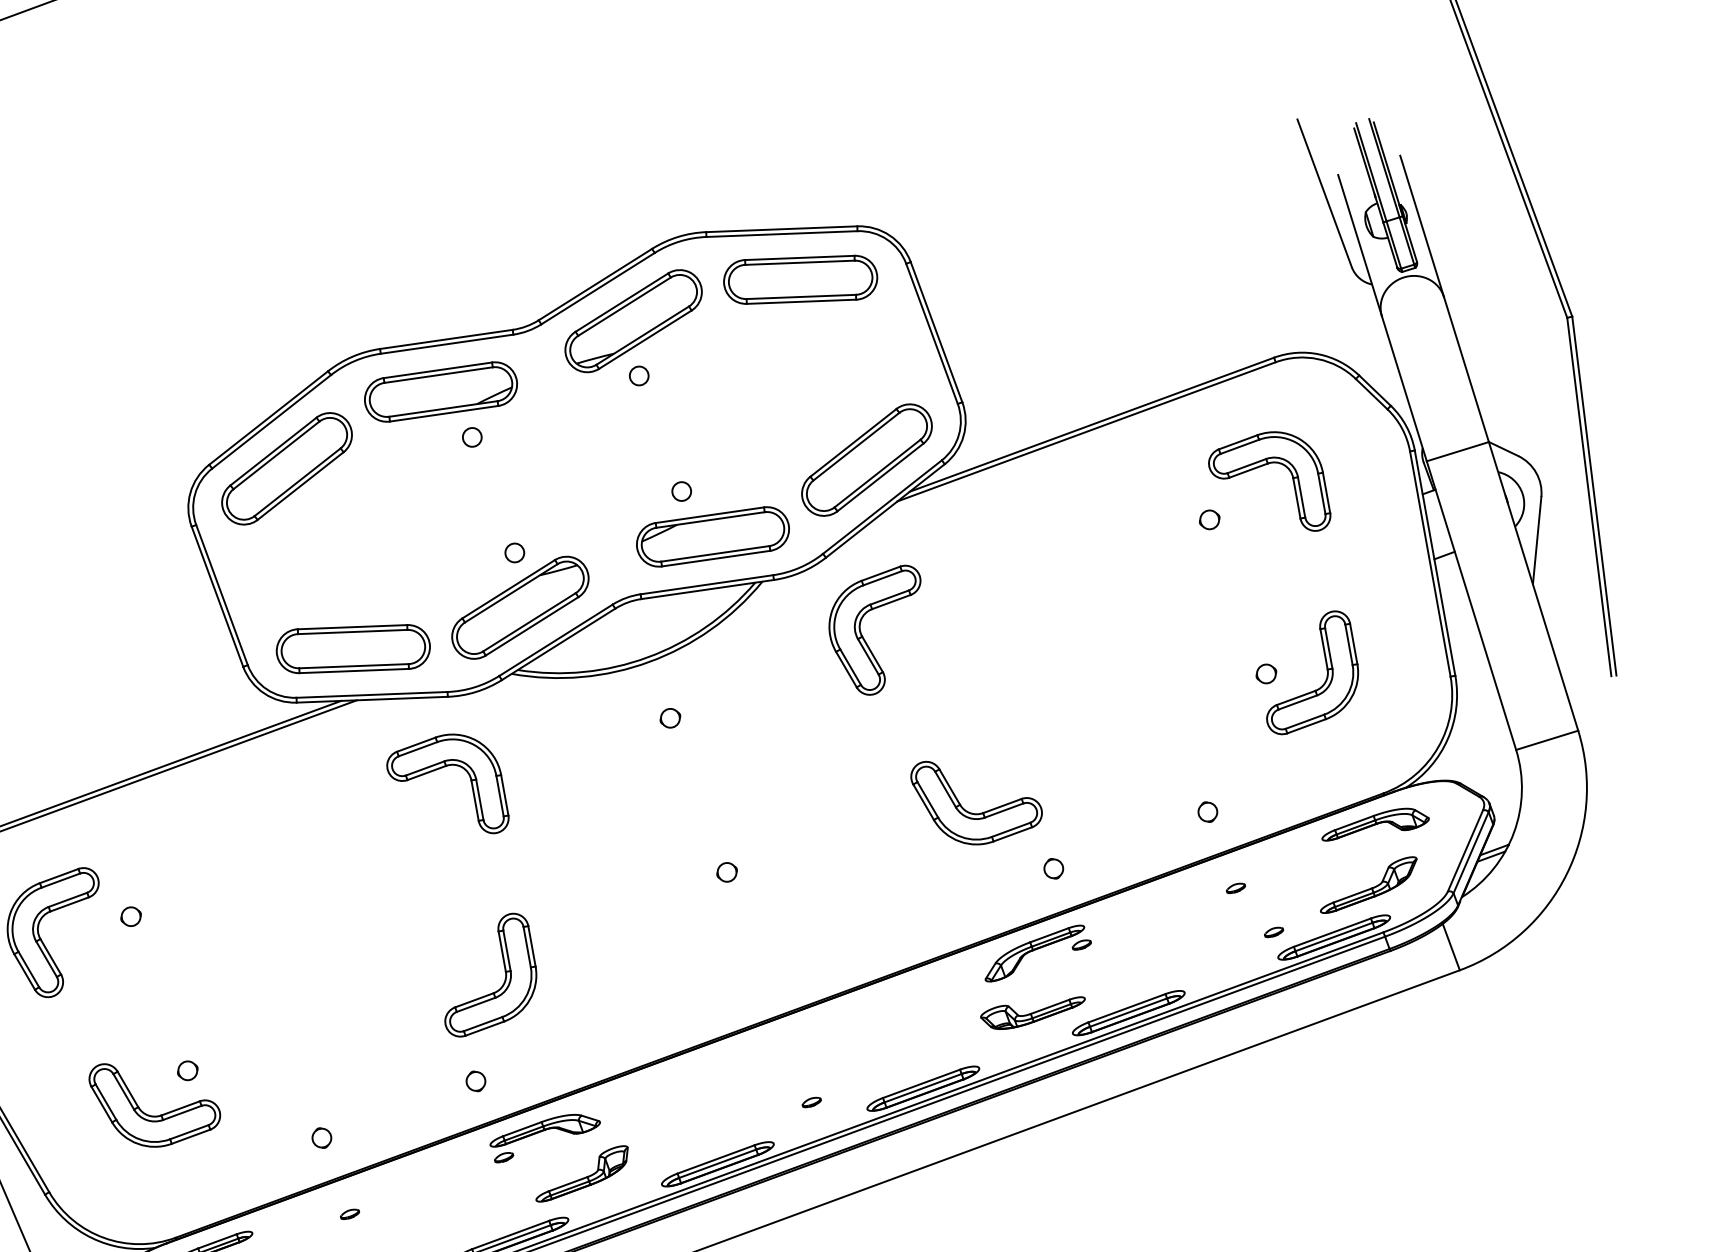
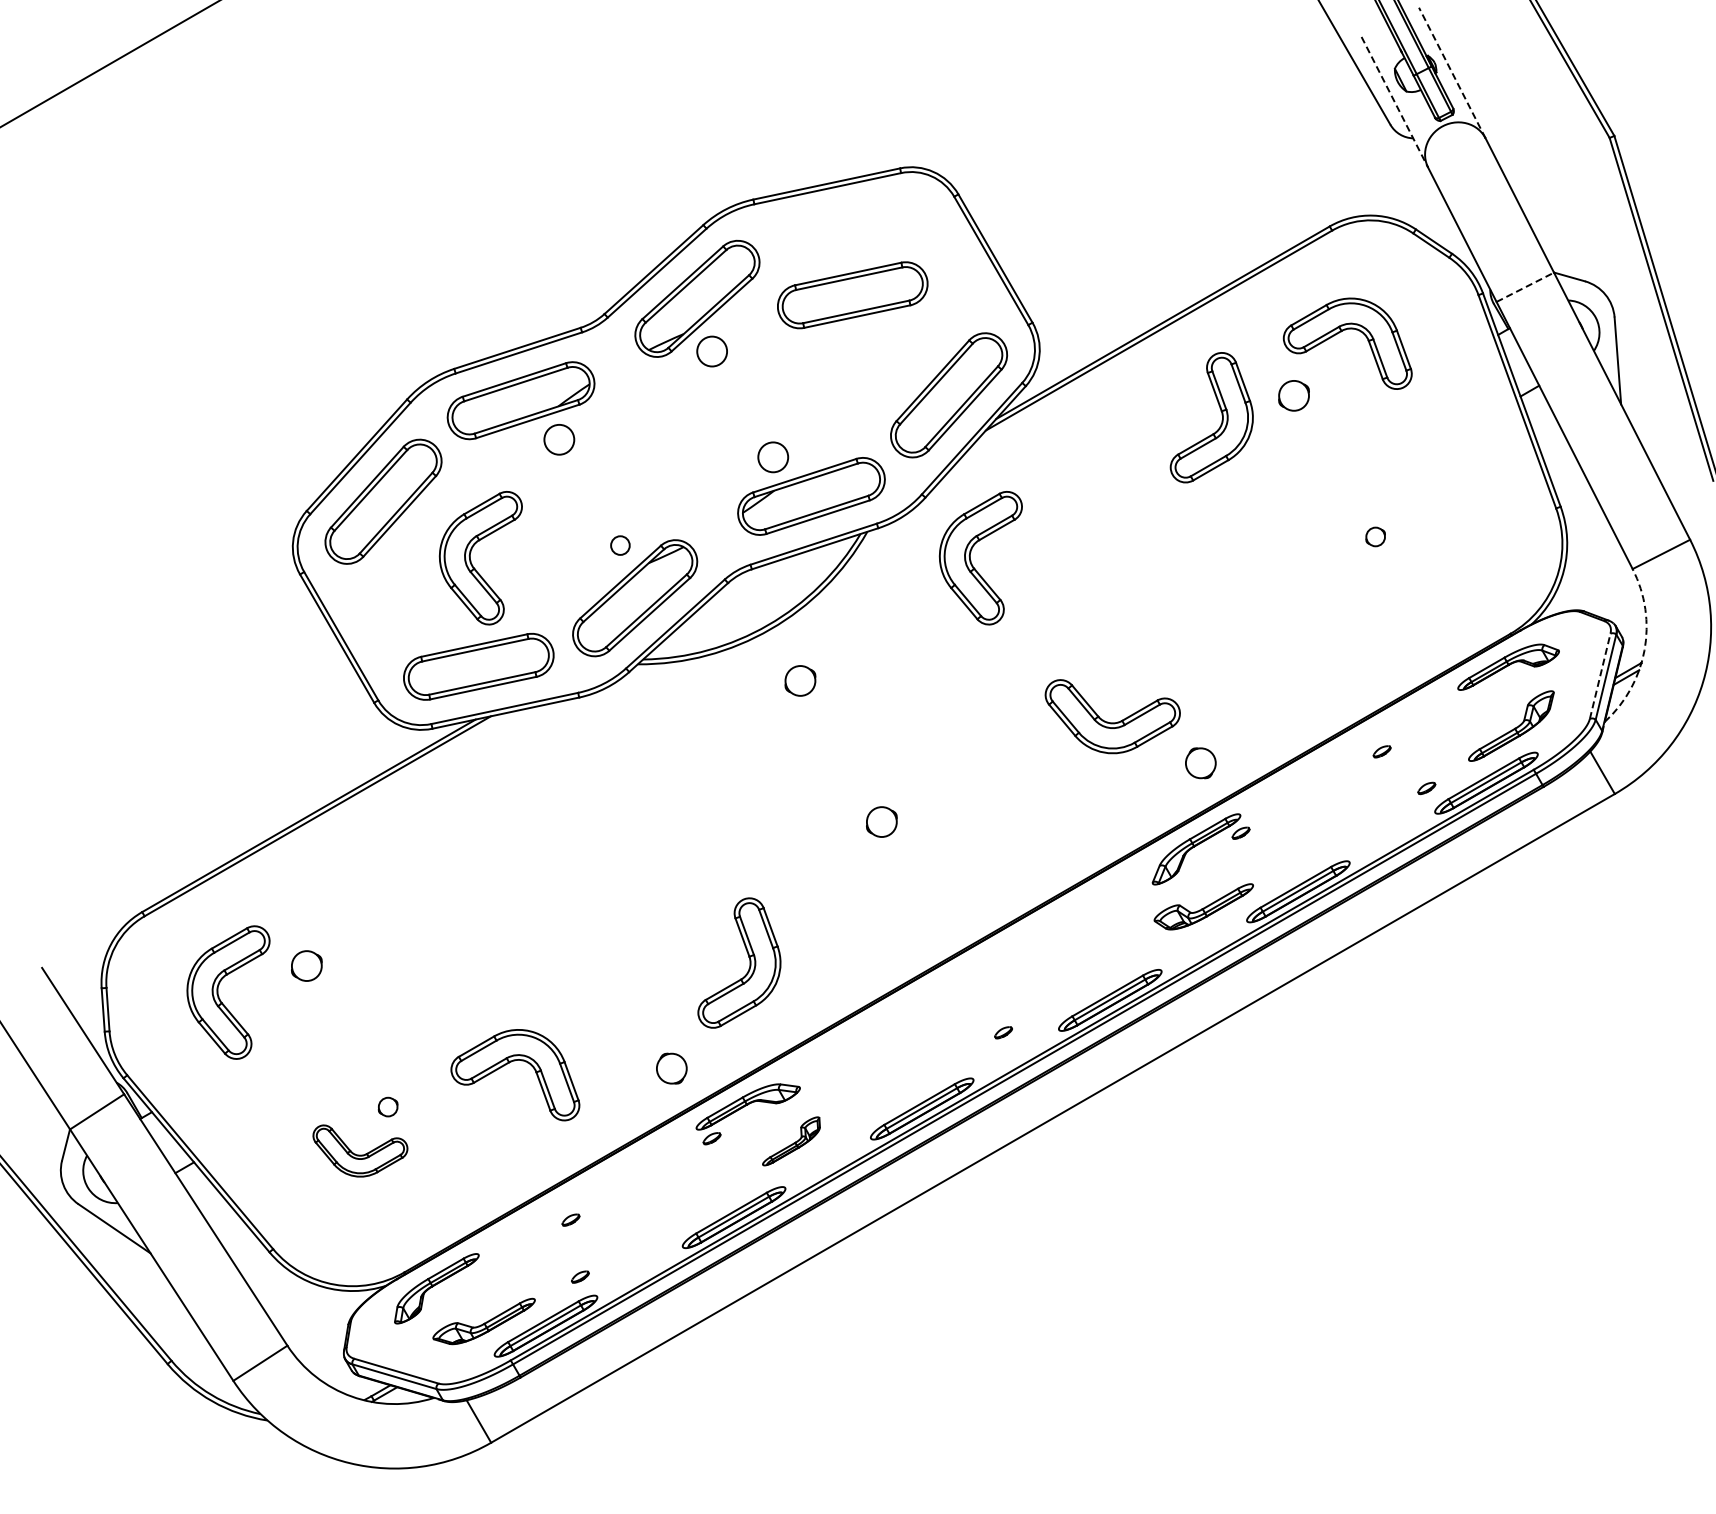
line: (1422, 225) -> (1452, 72), solid -> dashed
line: (1360, 245) -> (1395, 102), solid -> dashed
part: (800, 280) -> (852, 295), moved
circle: (638, 375) -> (711, 351), size x1.6
circle: (472, 437) -> (559, 439), size x1.6
line: (1458, 451) -> (1525, 287), solid -> dashed
circle: (680, 491) -> (772, 457), size x1.6
part: (1210, 519) -> (1294, 395), size x1.6
part: (364, 542) -> (471, 560), added
part: (1326, 673) -> (1221, 415), moved
part: (670, 717) -> (800, 680), size x1.6
part: (446, 767) -> (509, 1063), moved
part: (1207, 811) -> (1341, 681), removed
arc: (1513, 832) -> (1644, 650), solid -> dashed
line: (1465, 851) -> (1600, 676), solid -> dashed
circle: (1053, 868) -> (1200, 763), size x1.6
part: (726, 871) -> (881, 821), size x1.6
part: (130, 916) -> (306, 965), size x1.6
part: (504, 977) -> (749, 962), moved
part: (475, 1081) -> (671, 1068), size x1.6
part: (152, 1109) -> (360, 1150), size x0.7
circle: (321, 1138) -> (530, 1150), removed
part: (582, 1174) -> (791, 1141), size x0.7

